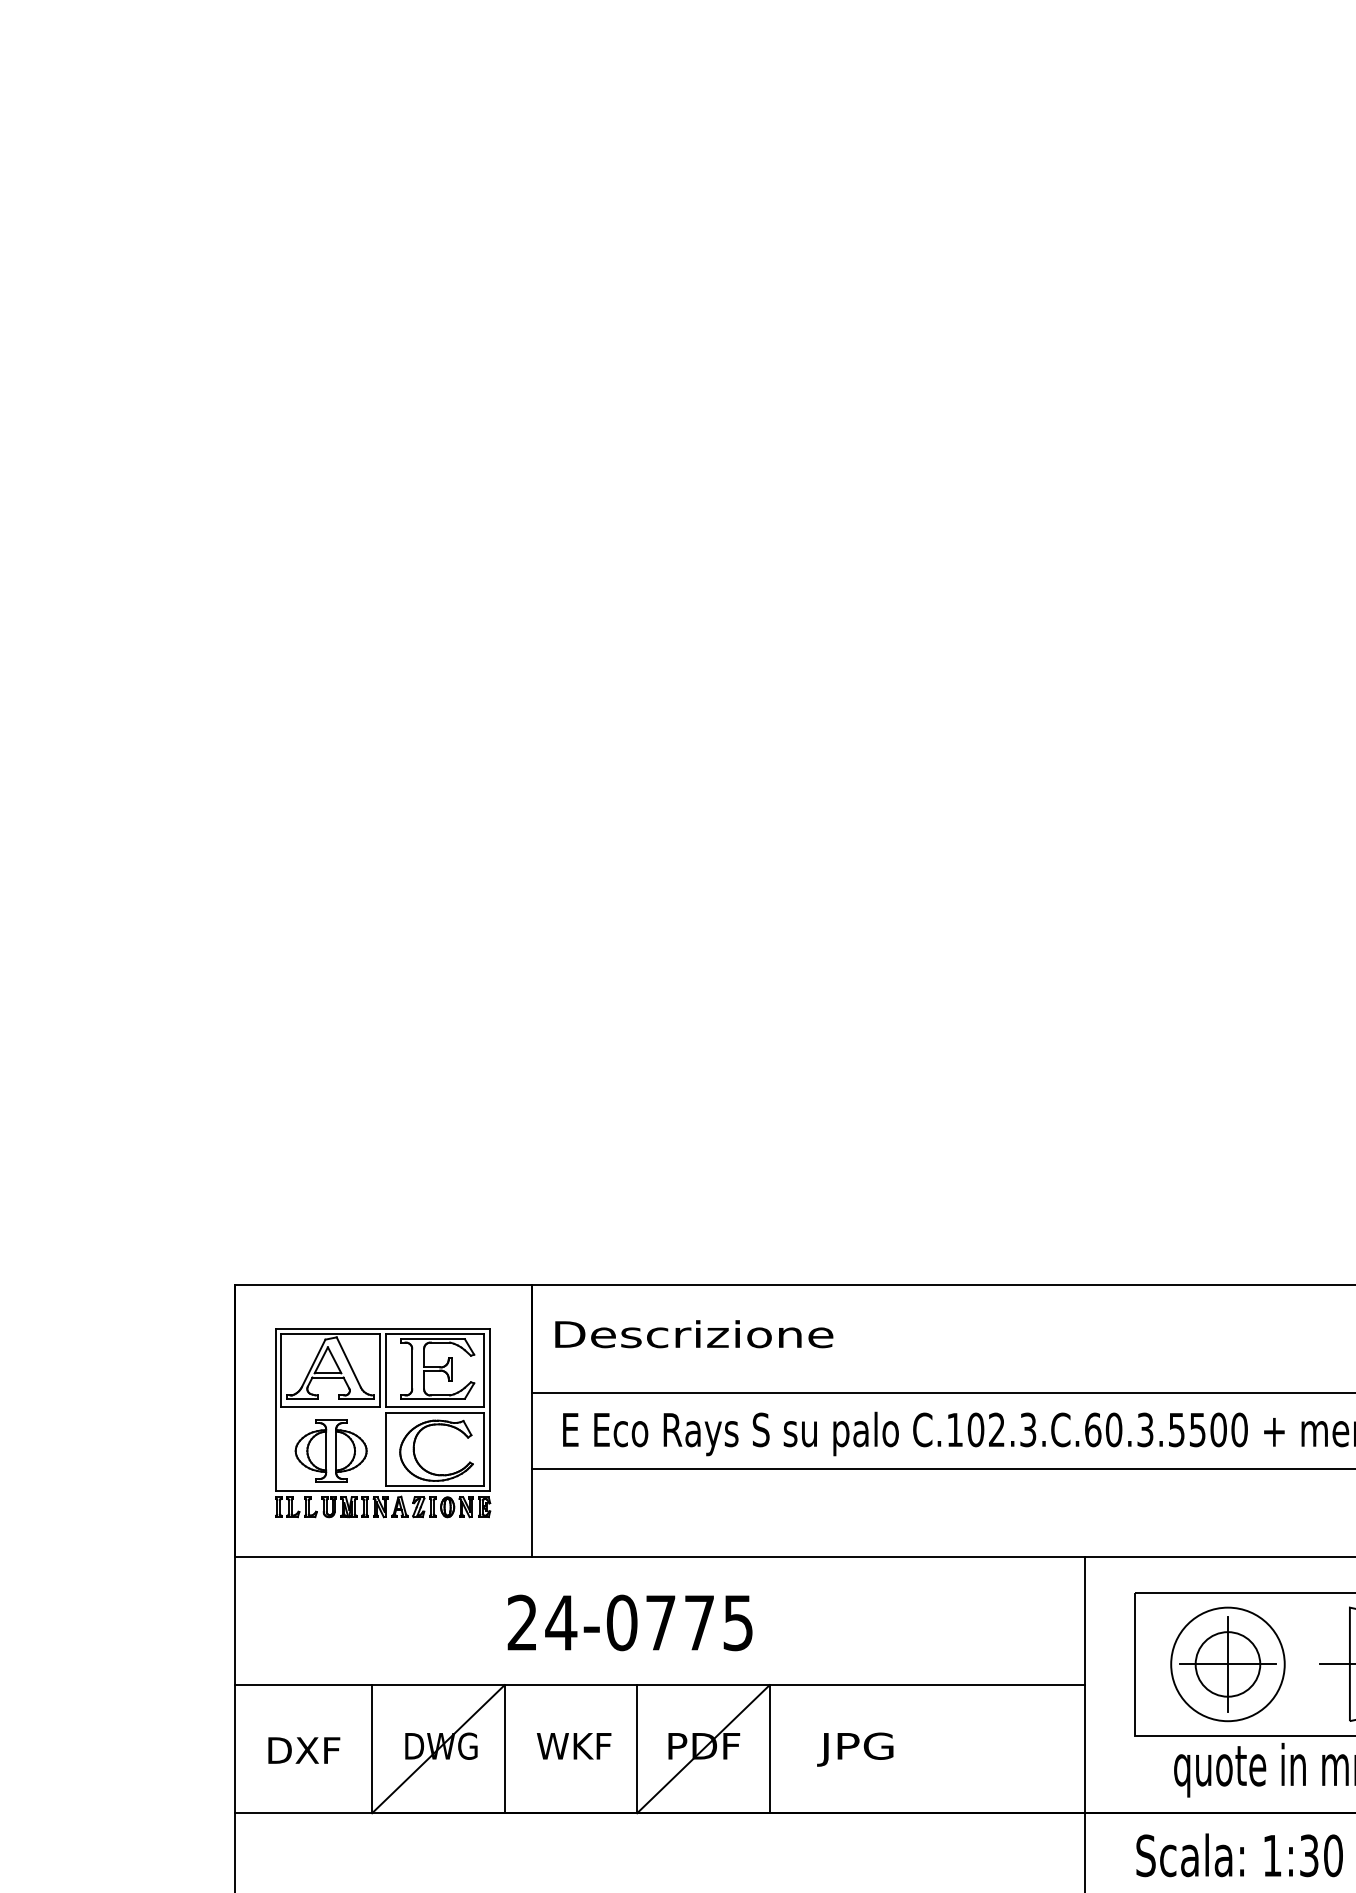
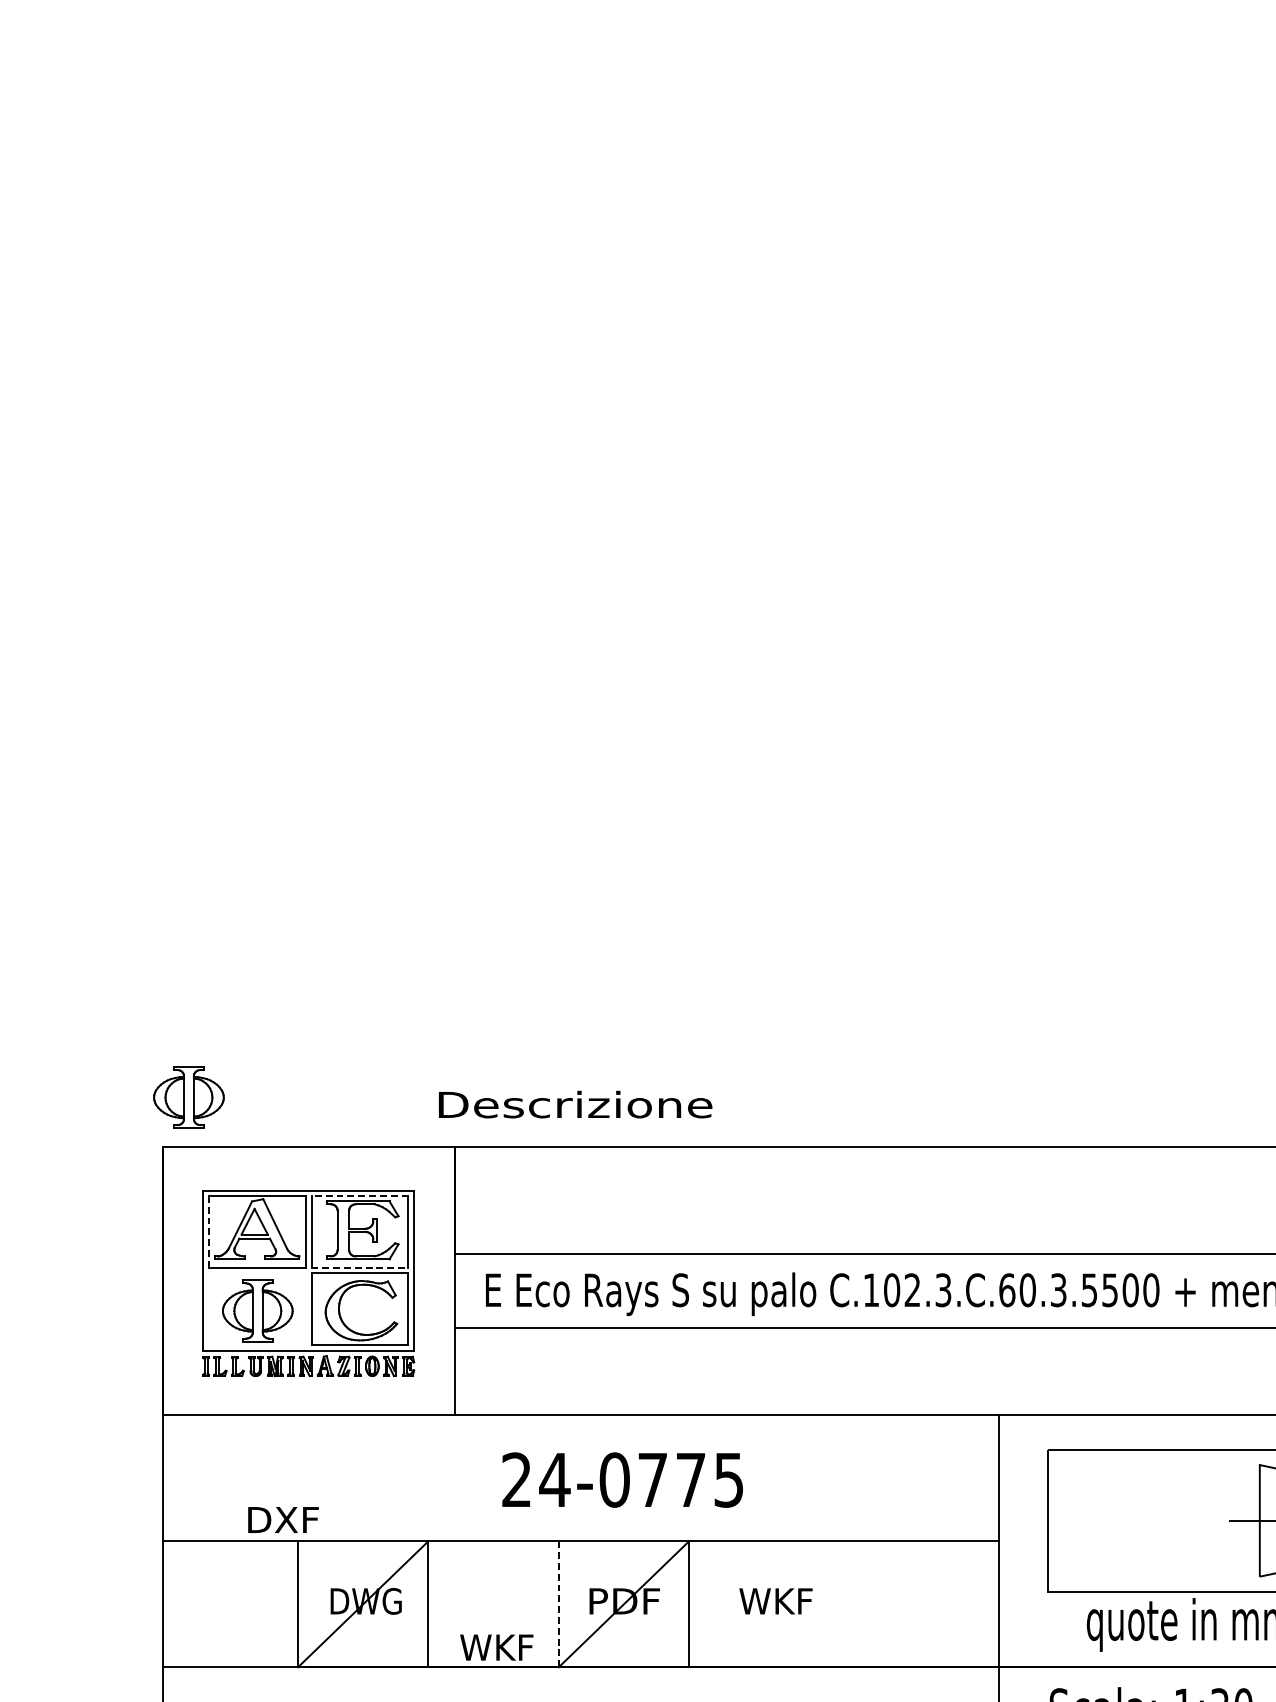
part: (260, 1233) -> (188, 1097), added
line: (434, 1334) -> (359, 1196), solid -> dashed
text: (694, 1334) -> (575, 1104), moved
line: (281, 1370) -> (208, 1231), solid -> dashed
line: (435, 1407) -> (360, 1268), solid -> dashed
text: (629, 1622) -> (622, 1479), moved
part: (1227, 1664) -> (1139, 1520), removed
text: (573, 1746) -> (496, 1647), moved
line: (637, 1749) -> (559, 1604), solid -> dashed
text: (856, 1749) -> (774, 1604), JPG -> WKF
text: (304, 1750) -> (283, 1519), moved

